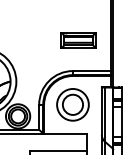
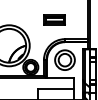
part: (78, 39) -> (54, 19), moved

